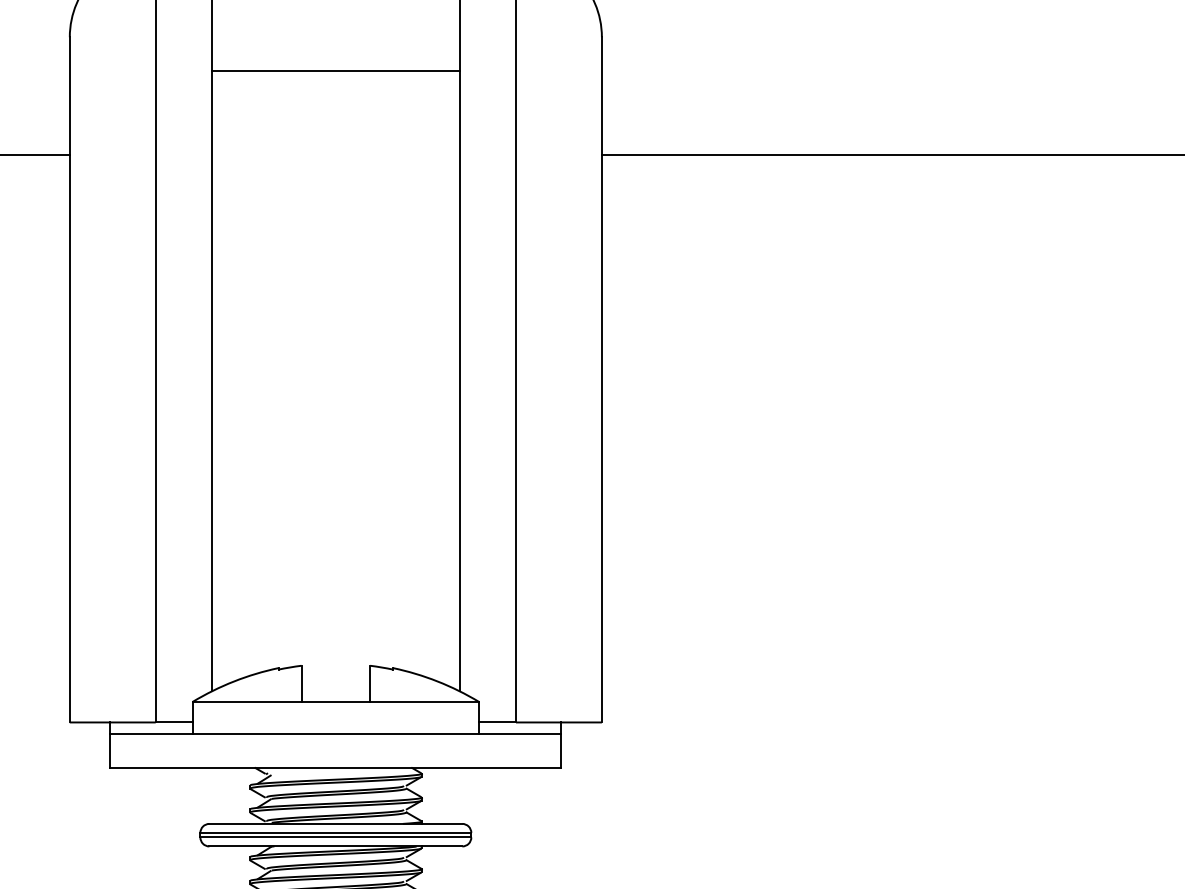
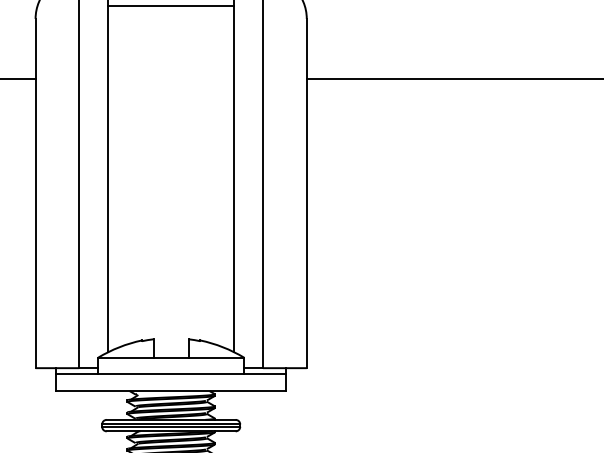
line: (334, 71) -> (170, 6), moved

